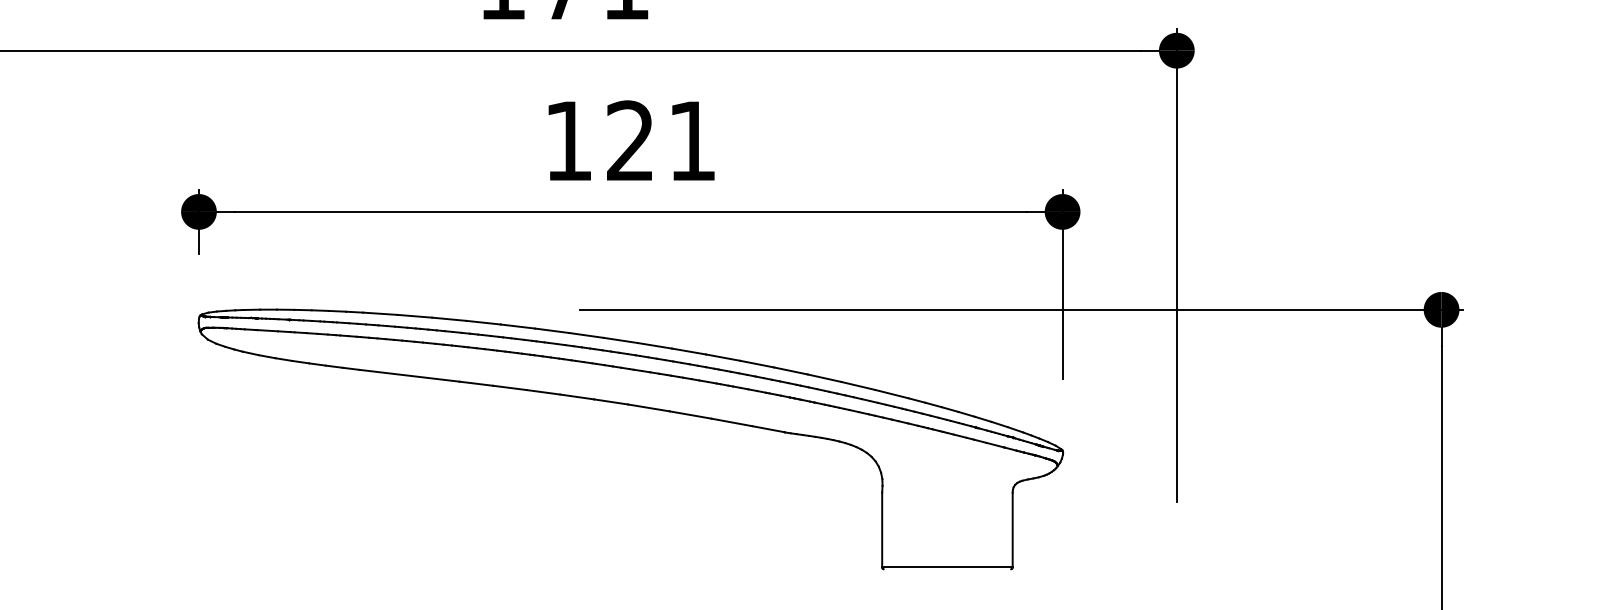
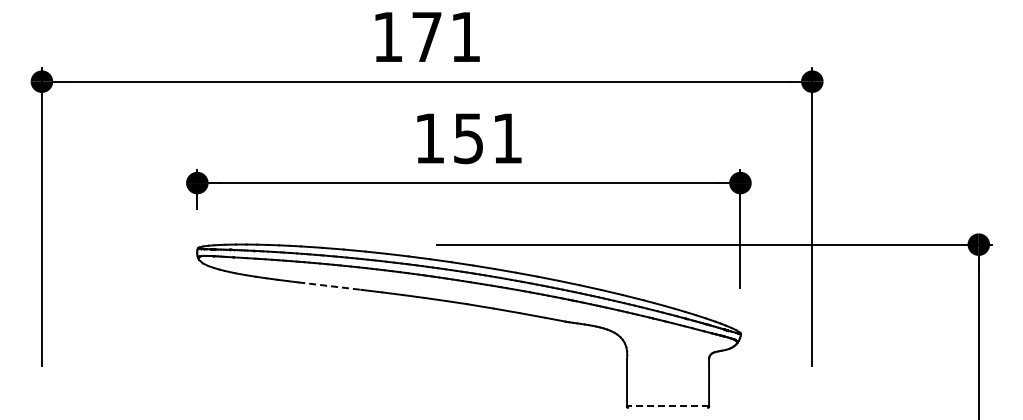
text: (630, 141) -> (468, 138), 121 -> 151
line: (409, 376) -> (329, 286), solid -> dashed
line: (946, 567) -> (667, 406), solid -> dashed

